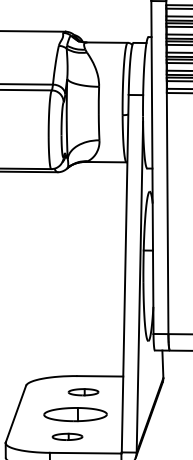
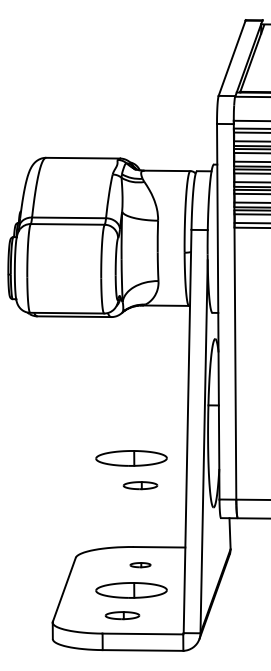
part: (75, 297) -> (131, 458), added
part: (83, 321) -> (140, 485), added
part: (83, 391) -> (140, 564), size x0.6

